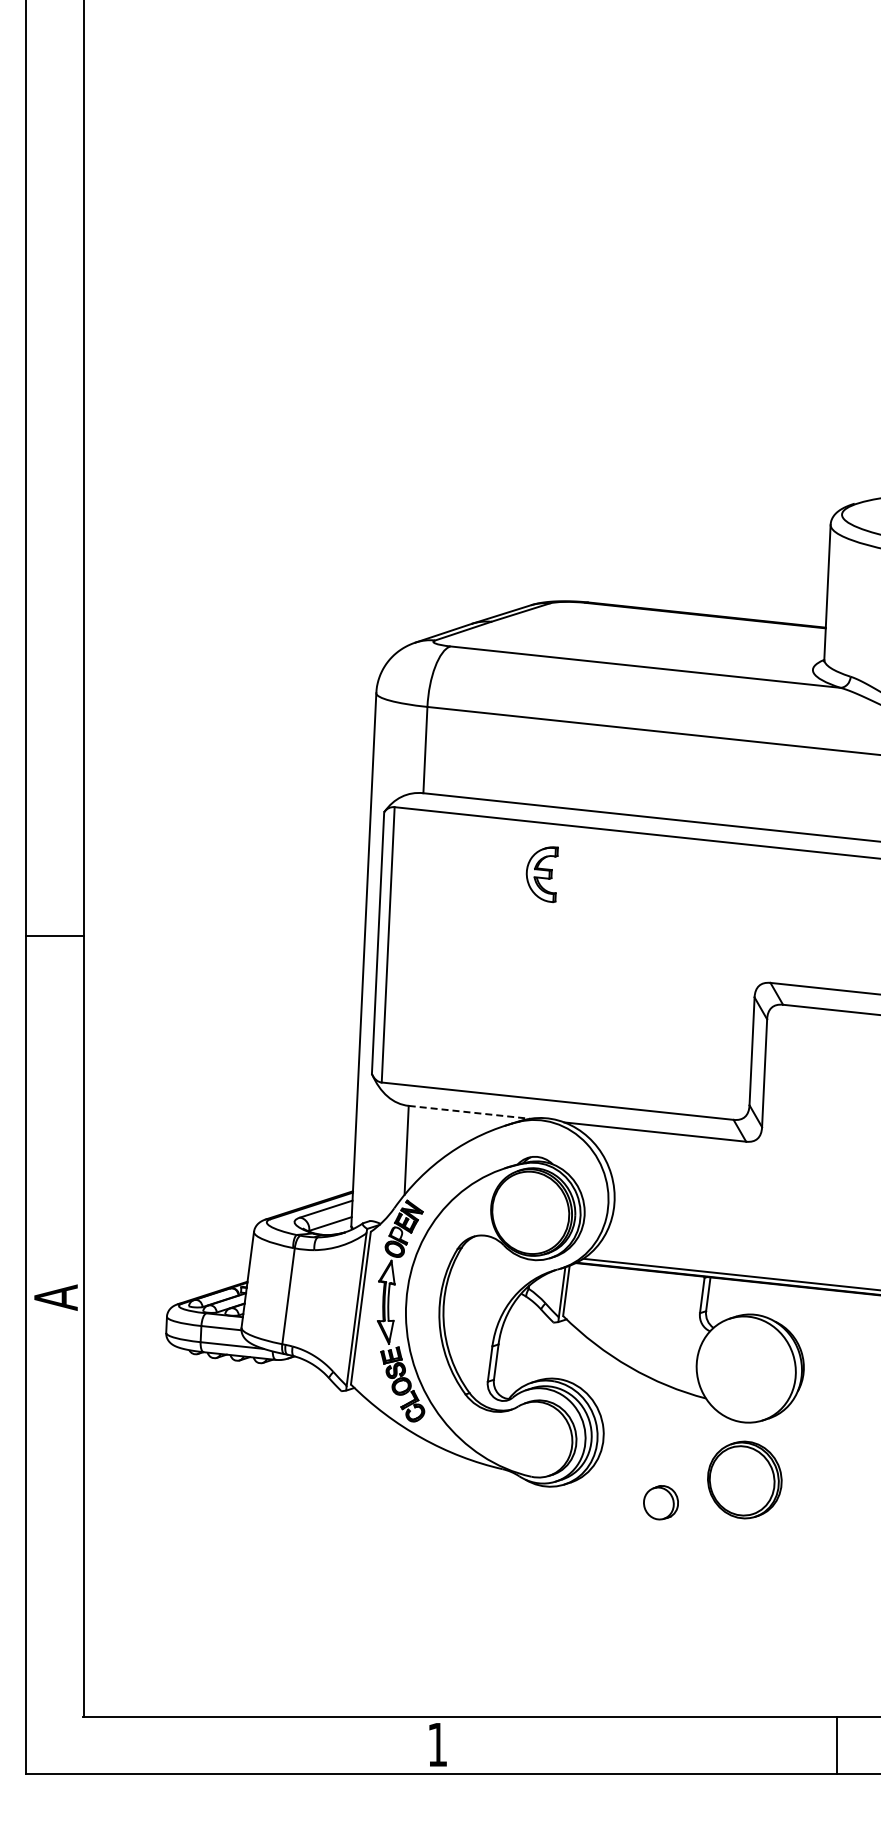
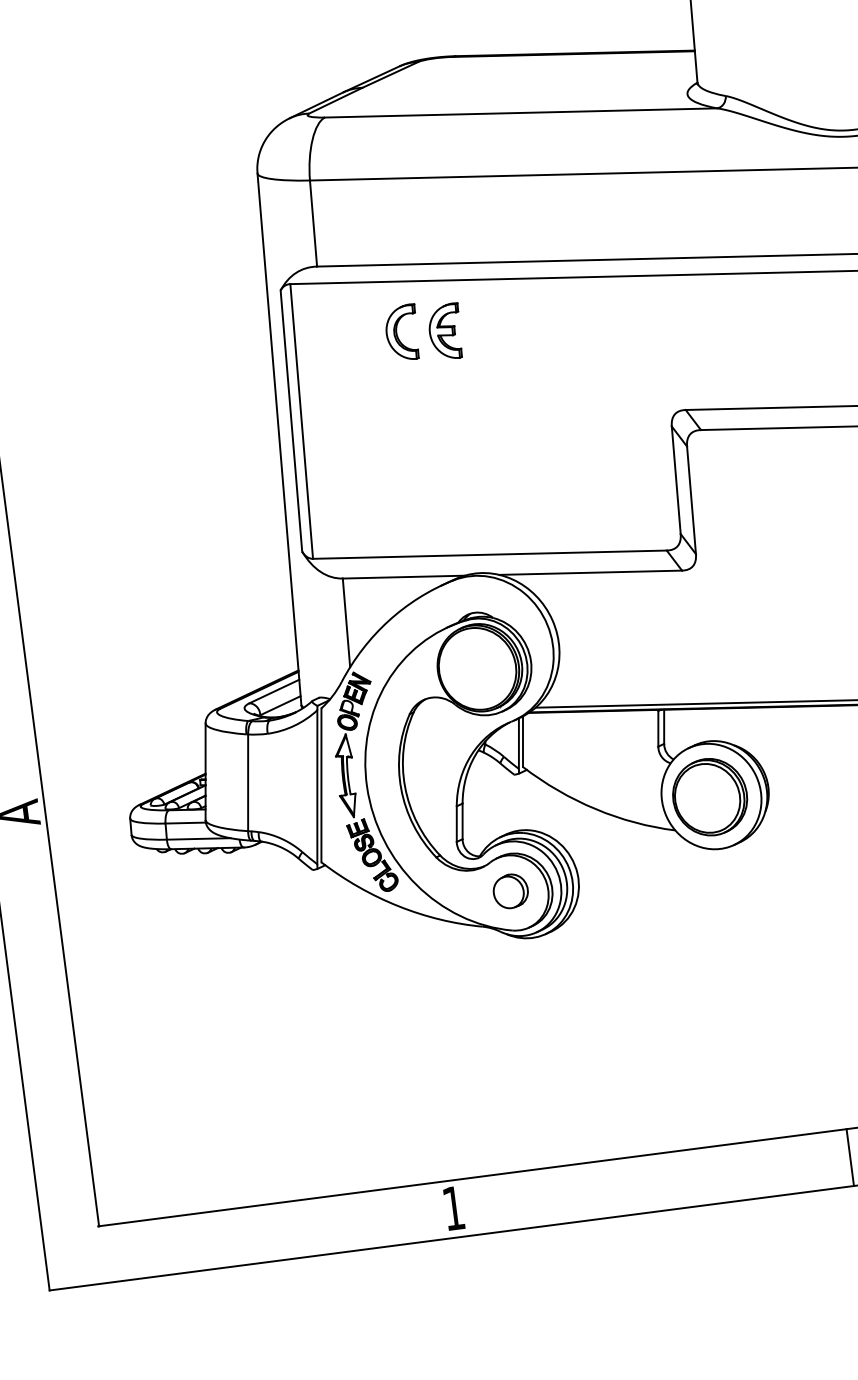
part: (498, 869) -> (401, 332), added
line: (469, 1112) -> (403, 577), dashed -> solid
part: (744, 1479) -> (709, 796), moved
part: (660, 1502) -> (510, 891), moved

